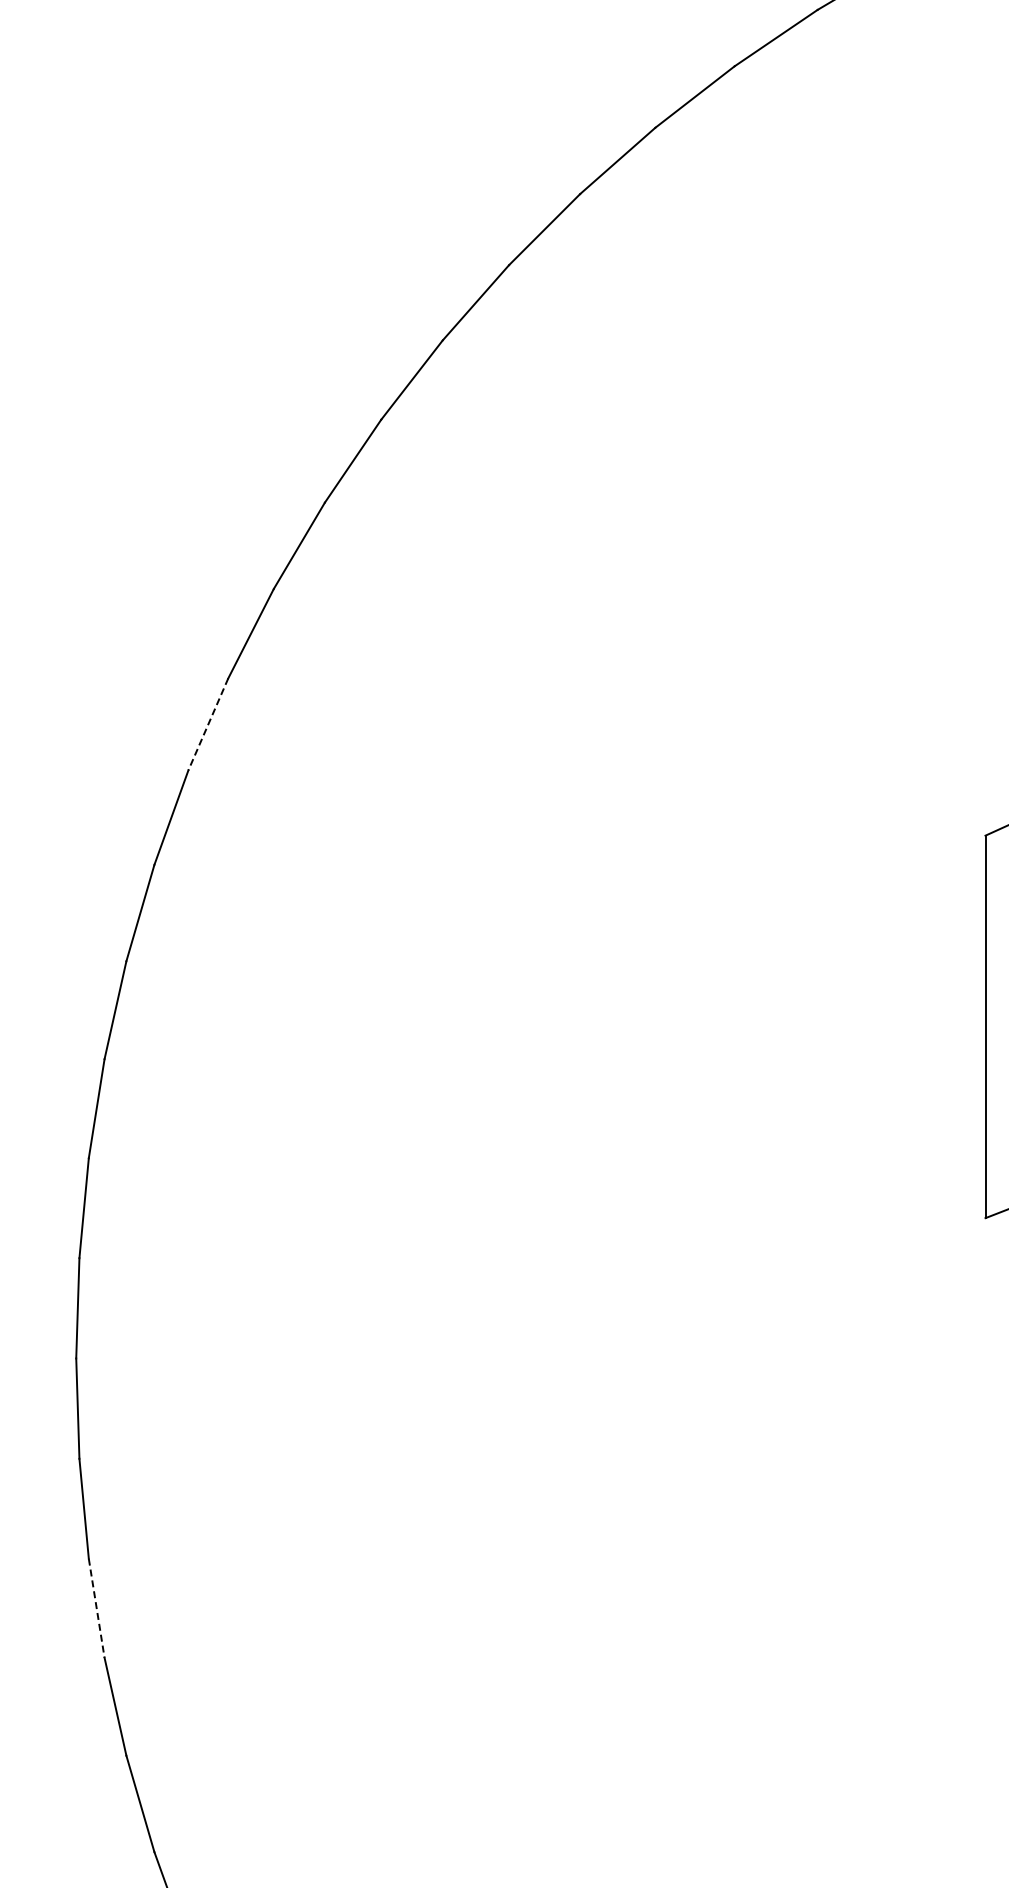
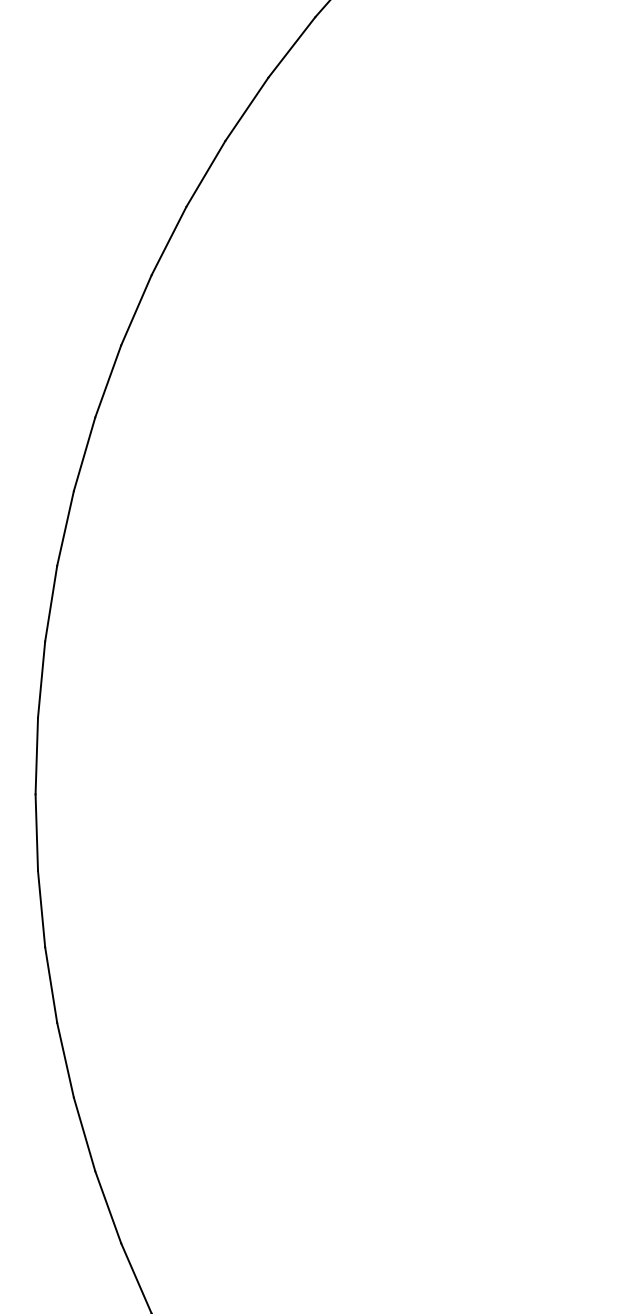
line: (208, 724) -> (136, 310), dashed -> solid
line: (96, 1608) -> (51, 985), dashed -> solid

